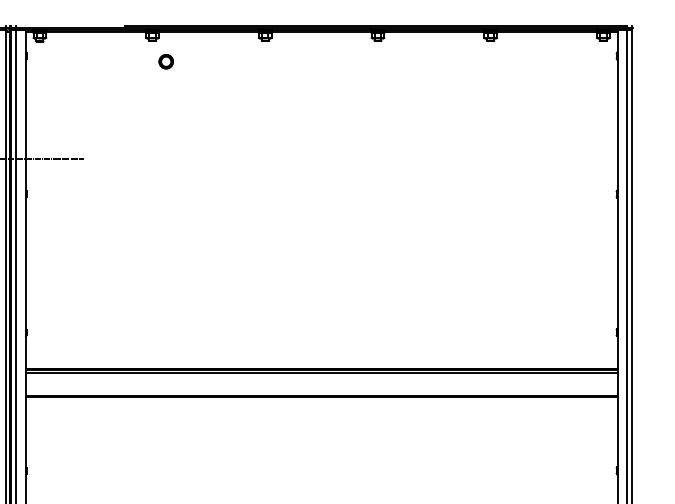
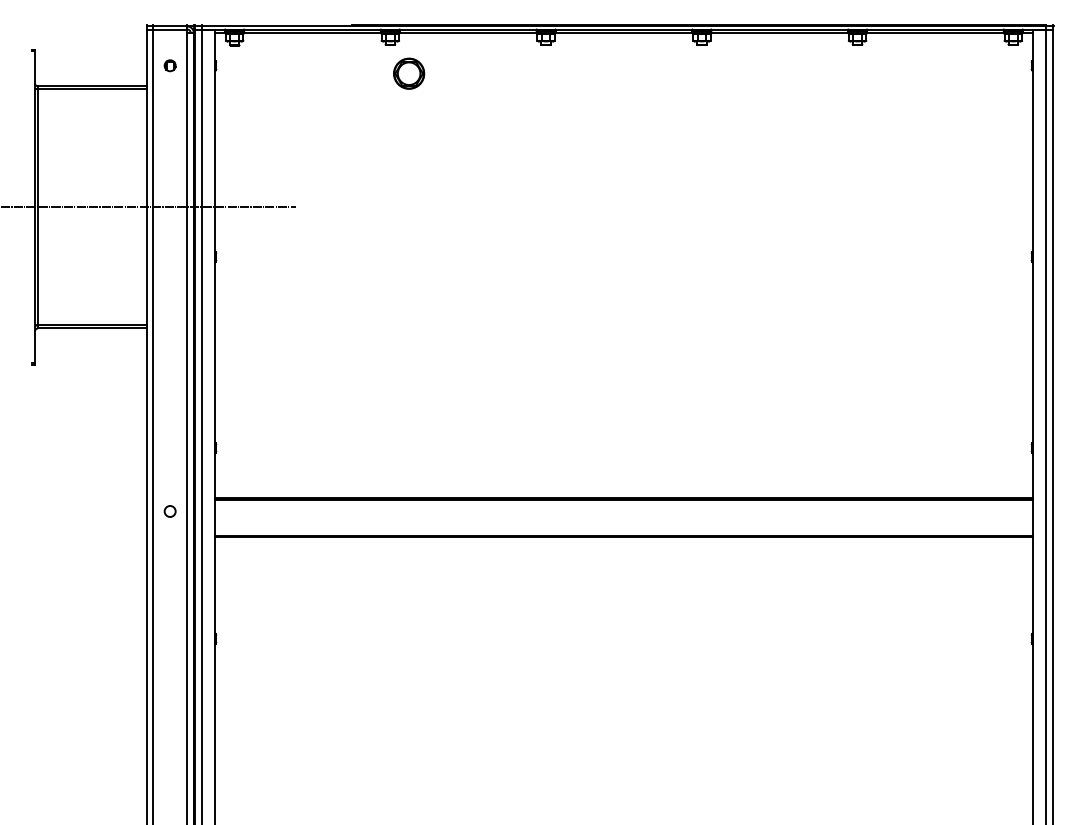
part: (166, 61) -> (409, 73), size x1.6
line: (321, 373) -> (623, 504), removed

